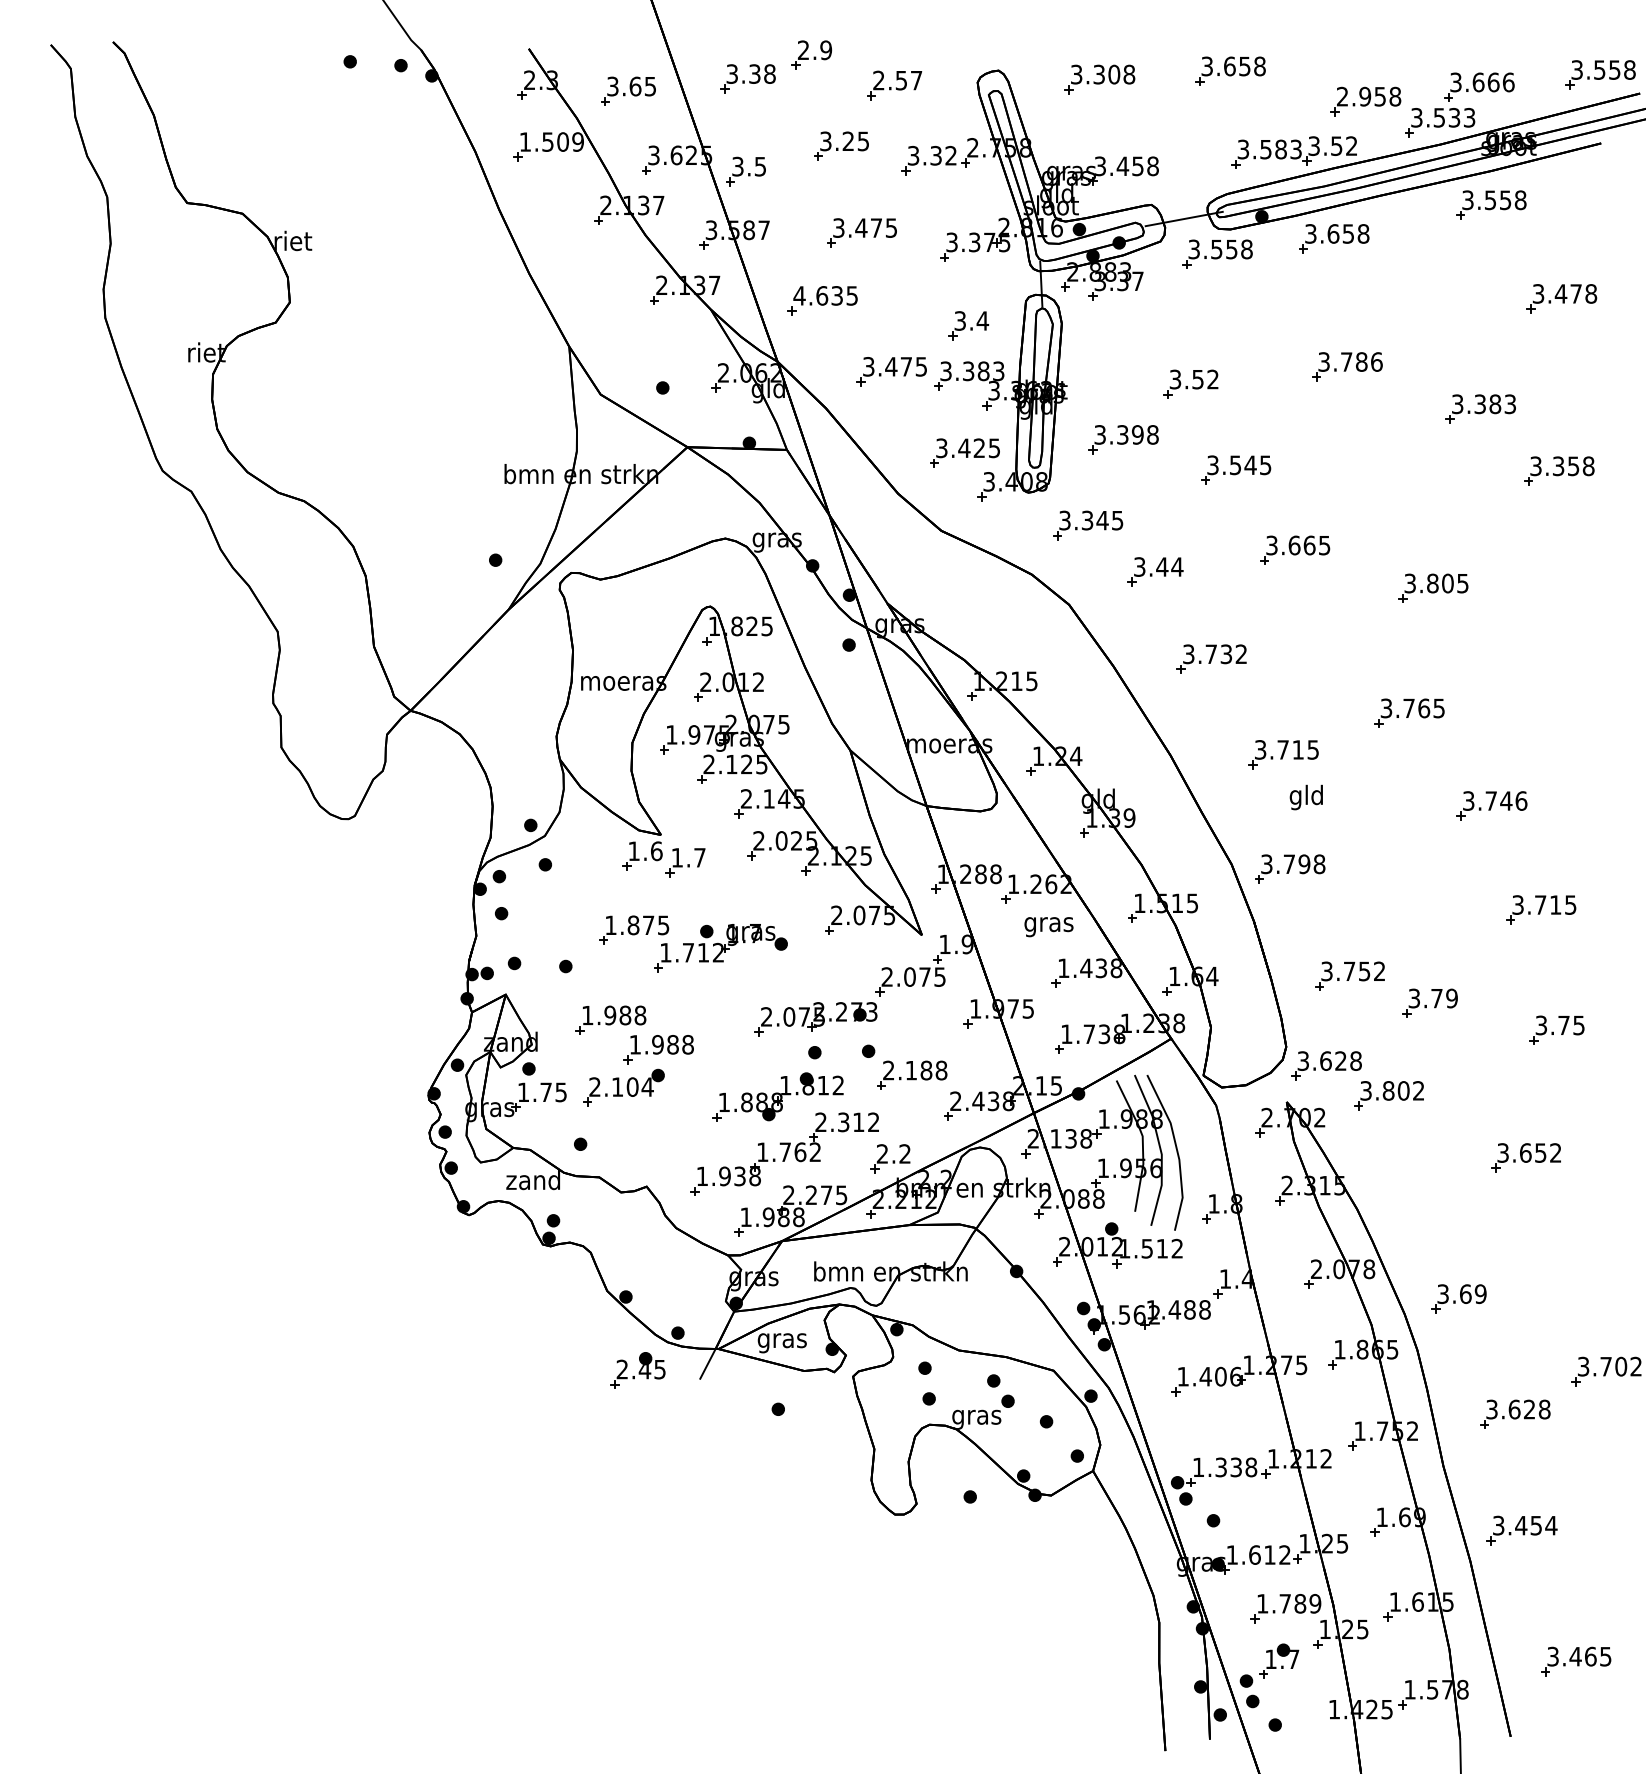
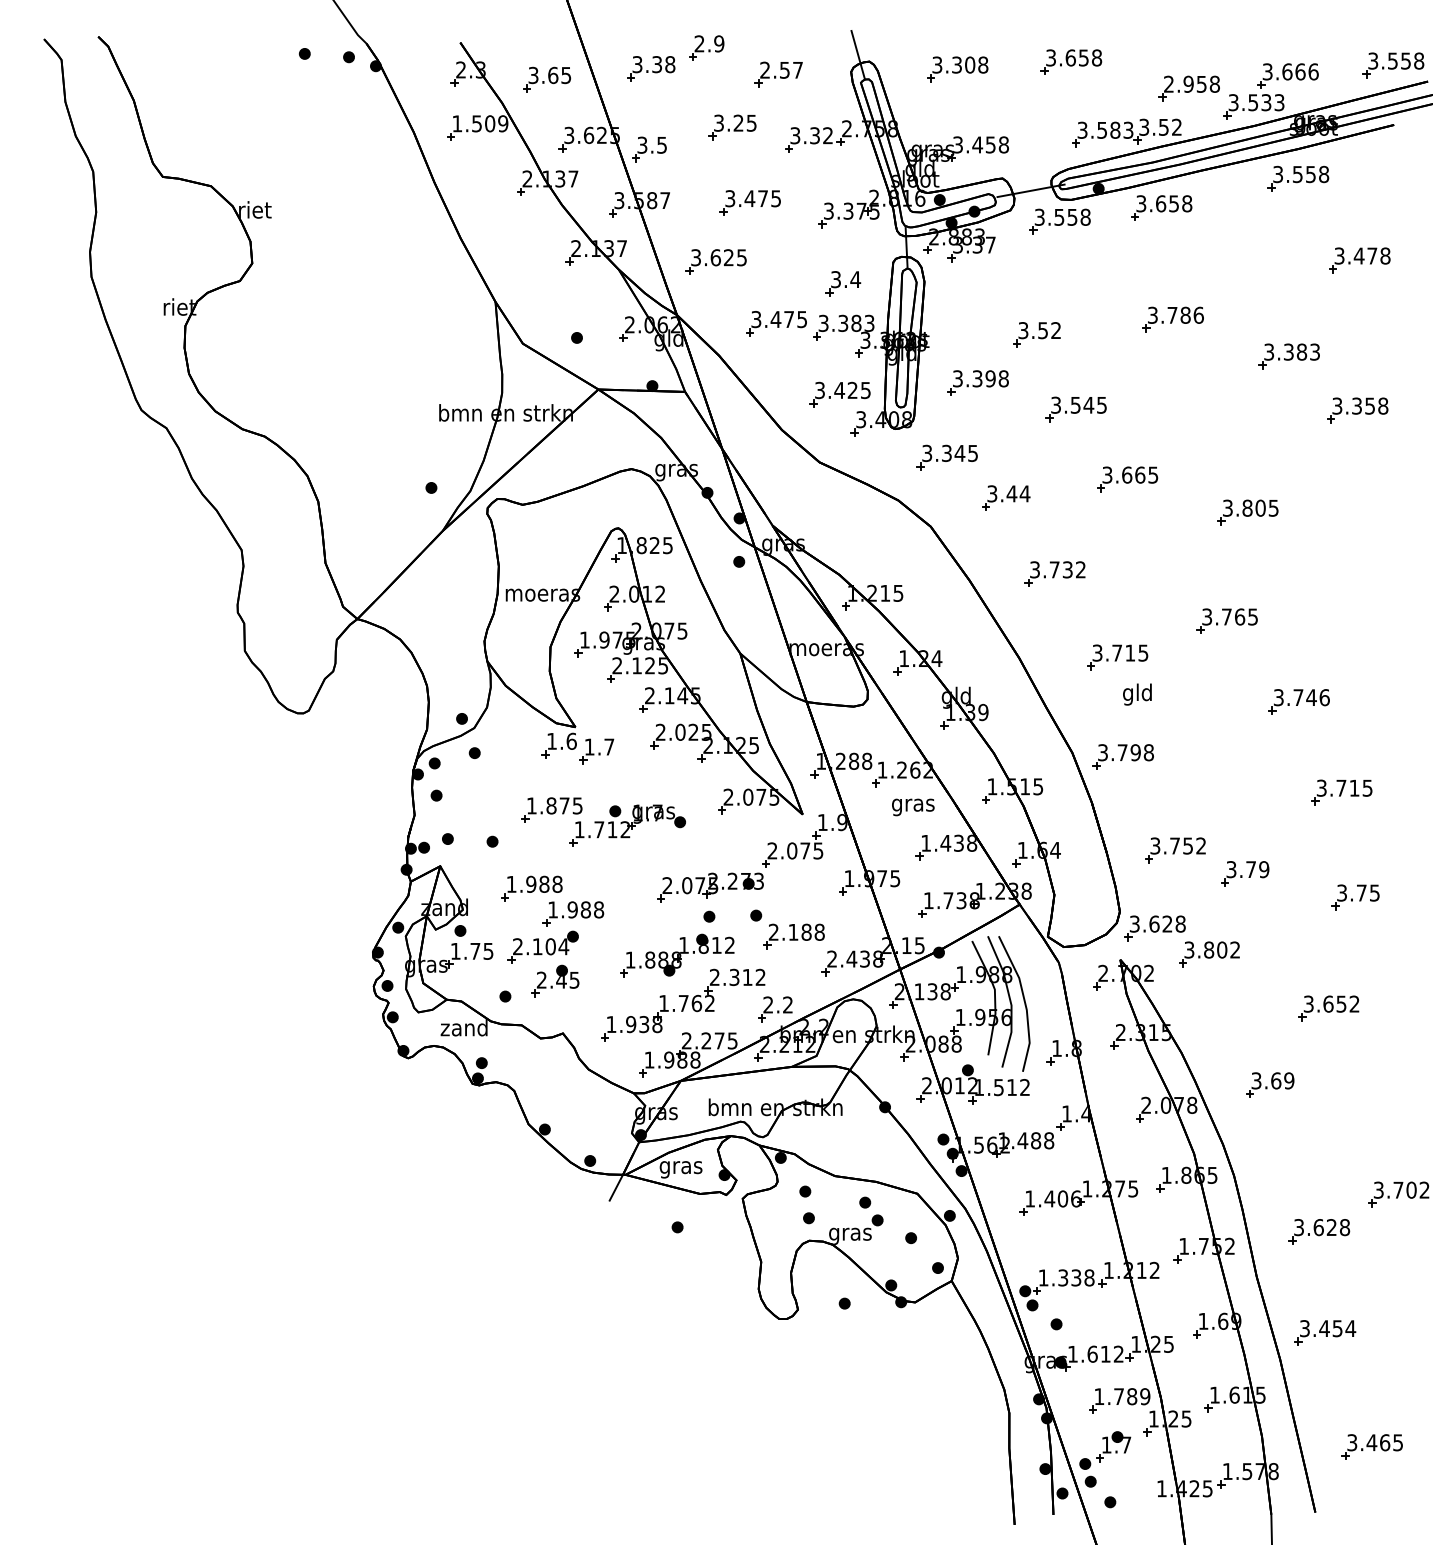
line: (985, 63) -> (858, 55), added
text: (817, 295) -> (711, 257), 4.635 -> 3.625
part: (1458, 1298) -> (1269, 1084), moved
part: (637, 1370) -> (554, 981), moved

